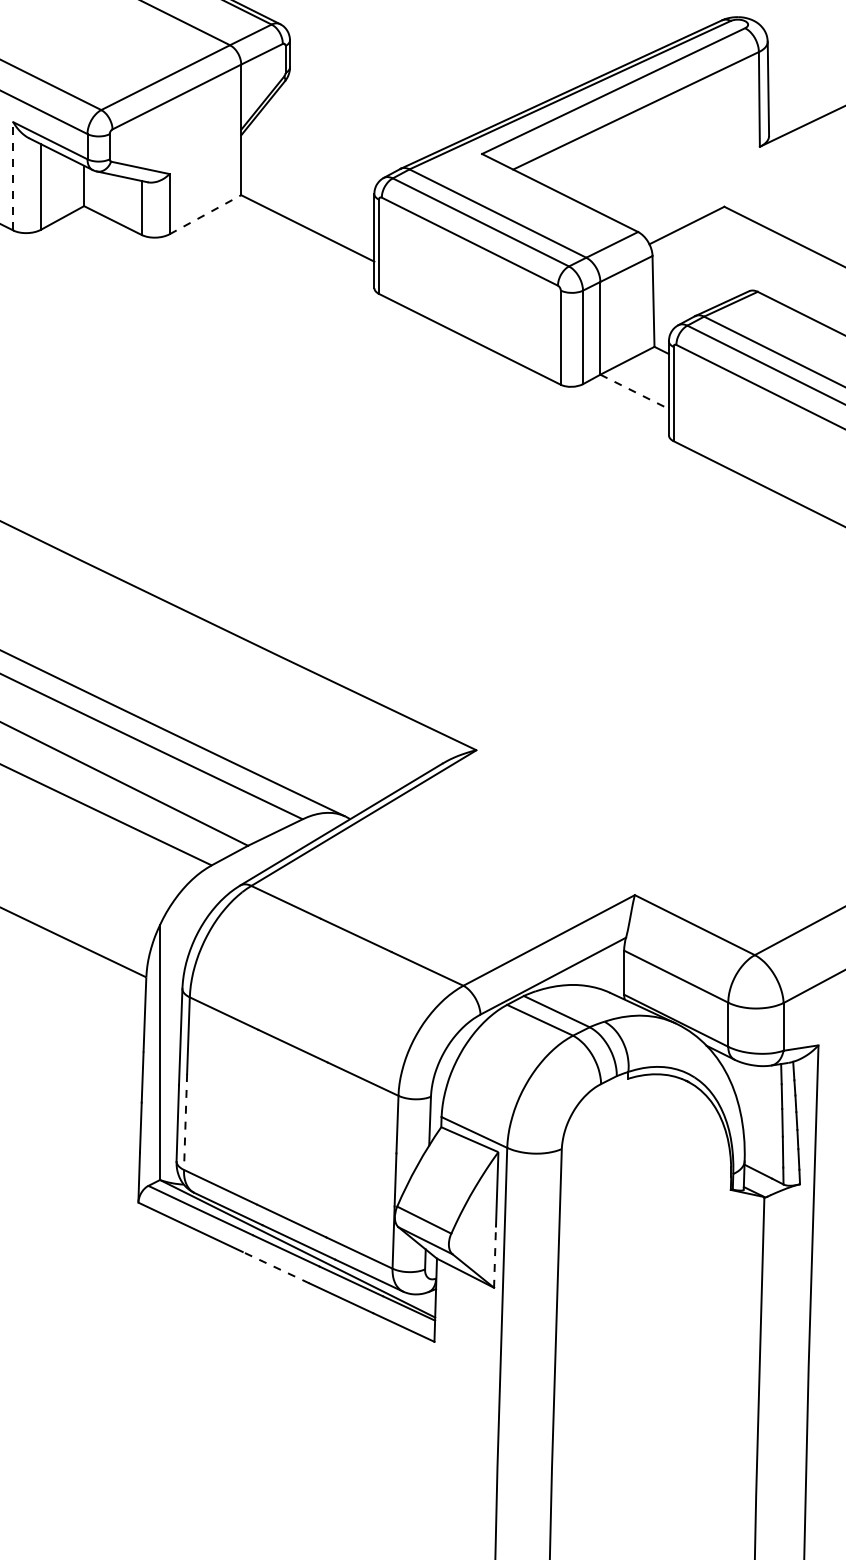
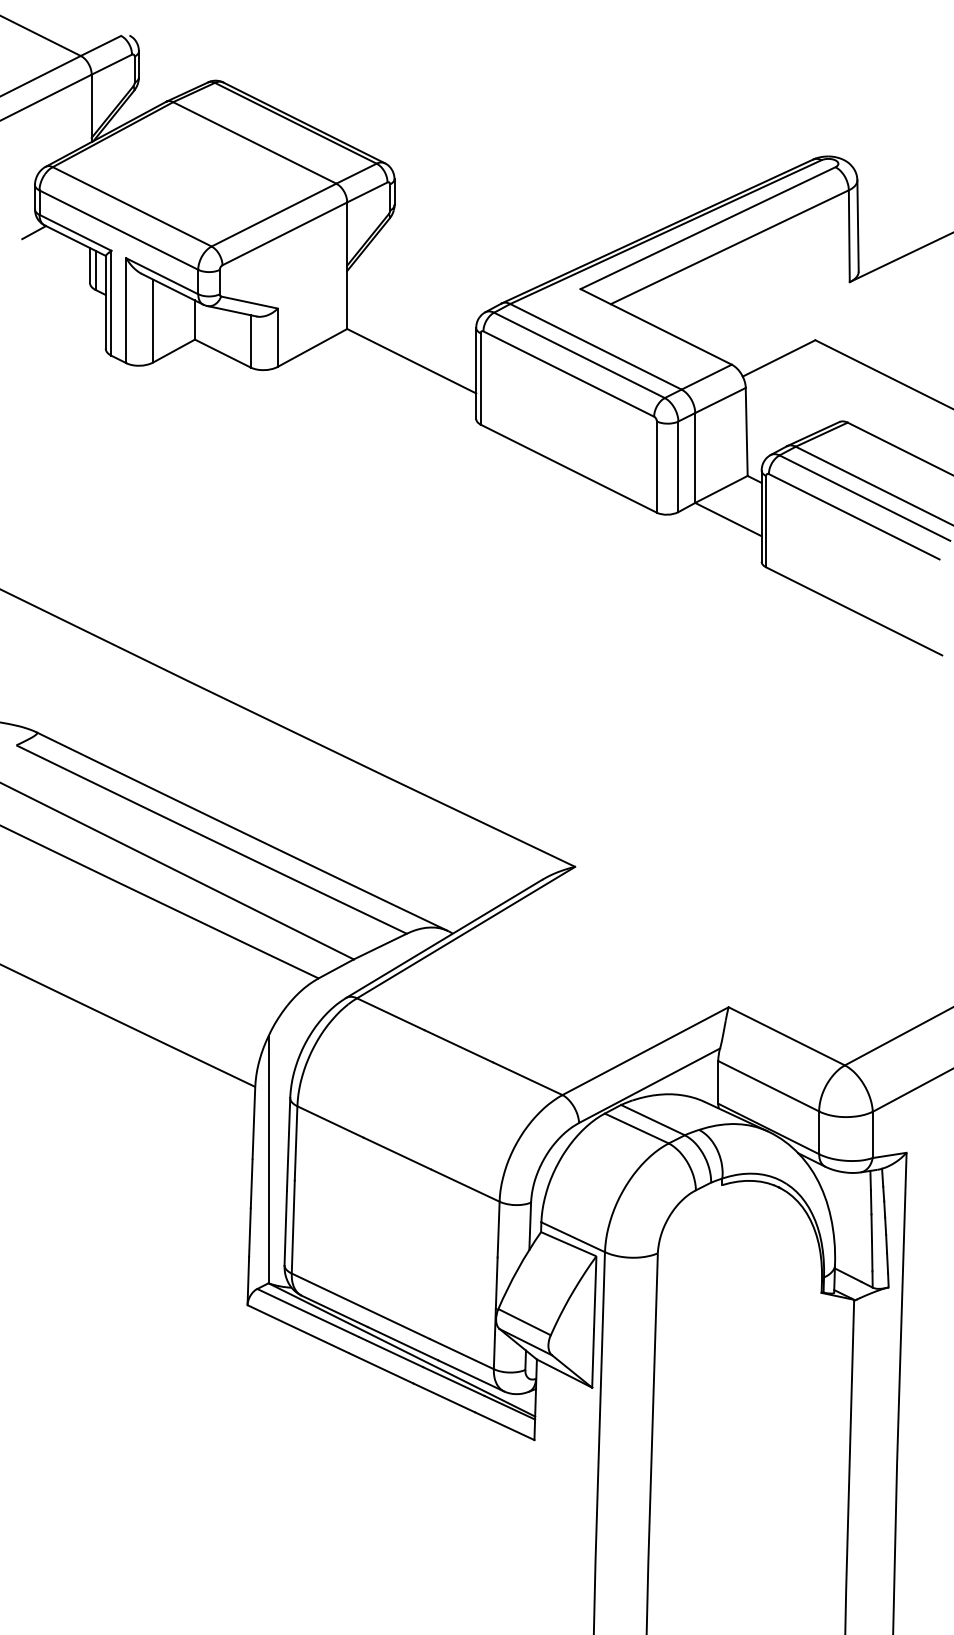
line: (13, 176) -> (126, 310), dashed -> solid
line: (205, 214) -> (312, 347), dashed -> solid
line: (634, 391) -> (728, 519), dashed -> solid
line: (185, 1122) -> (293, 1227), dashed -> solid
line: (495, 1257) -> (593, 1358), dashed -> solid
line: (276, 1267) -> (381, 1368), dashed -> solid

